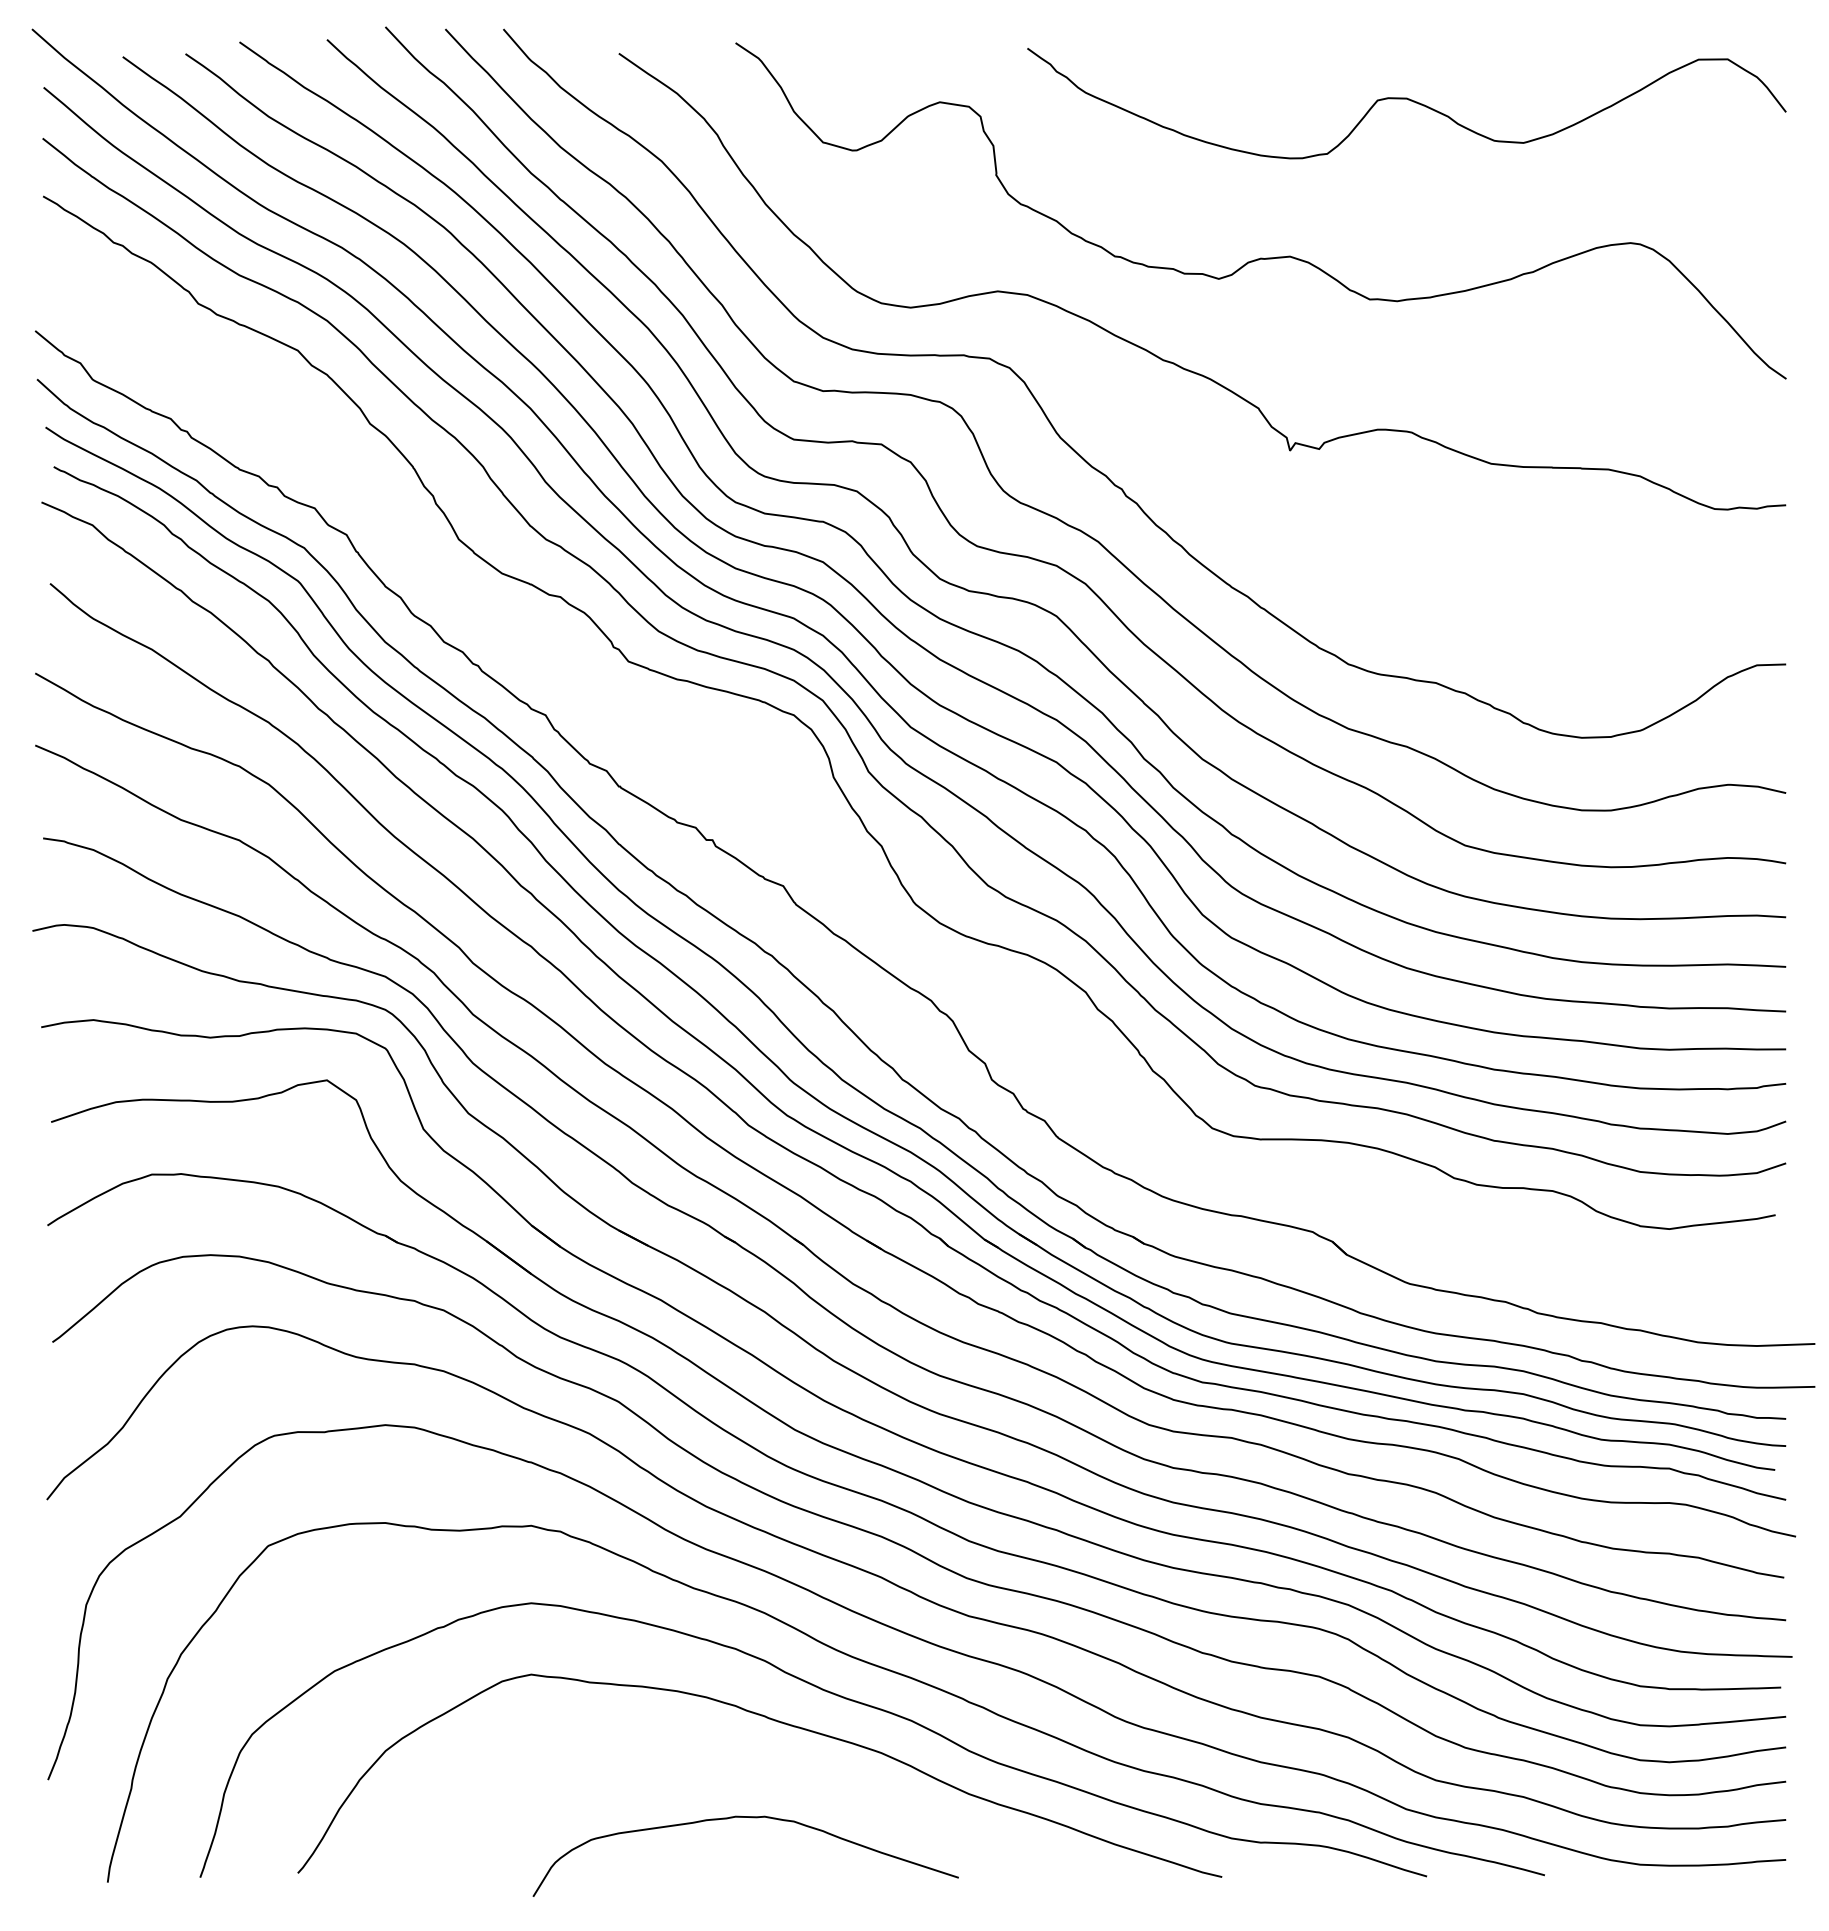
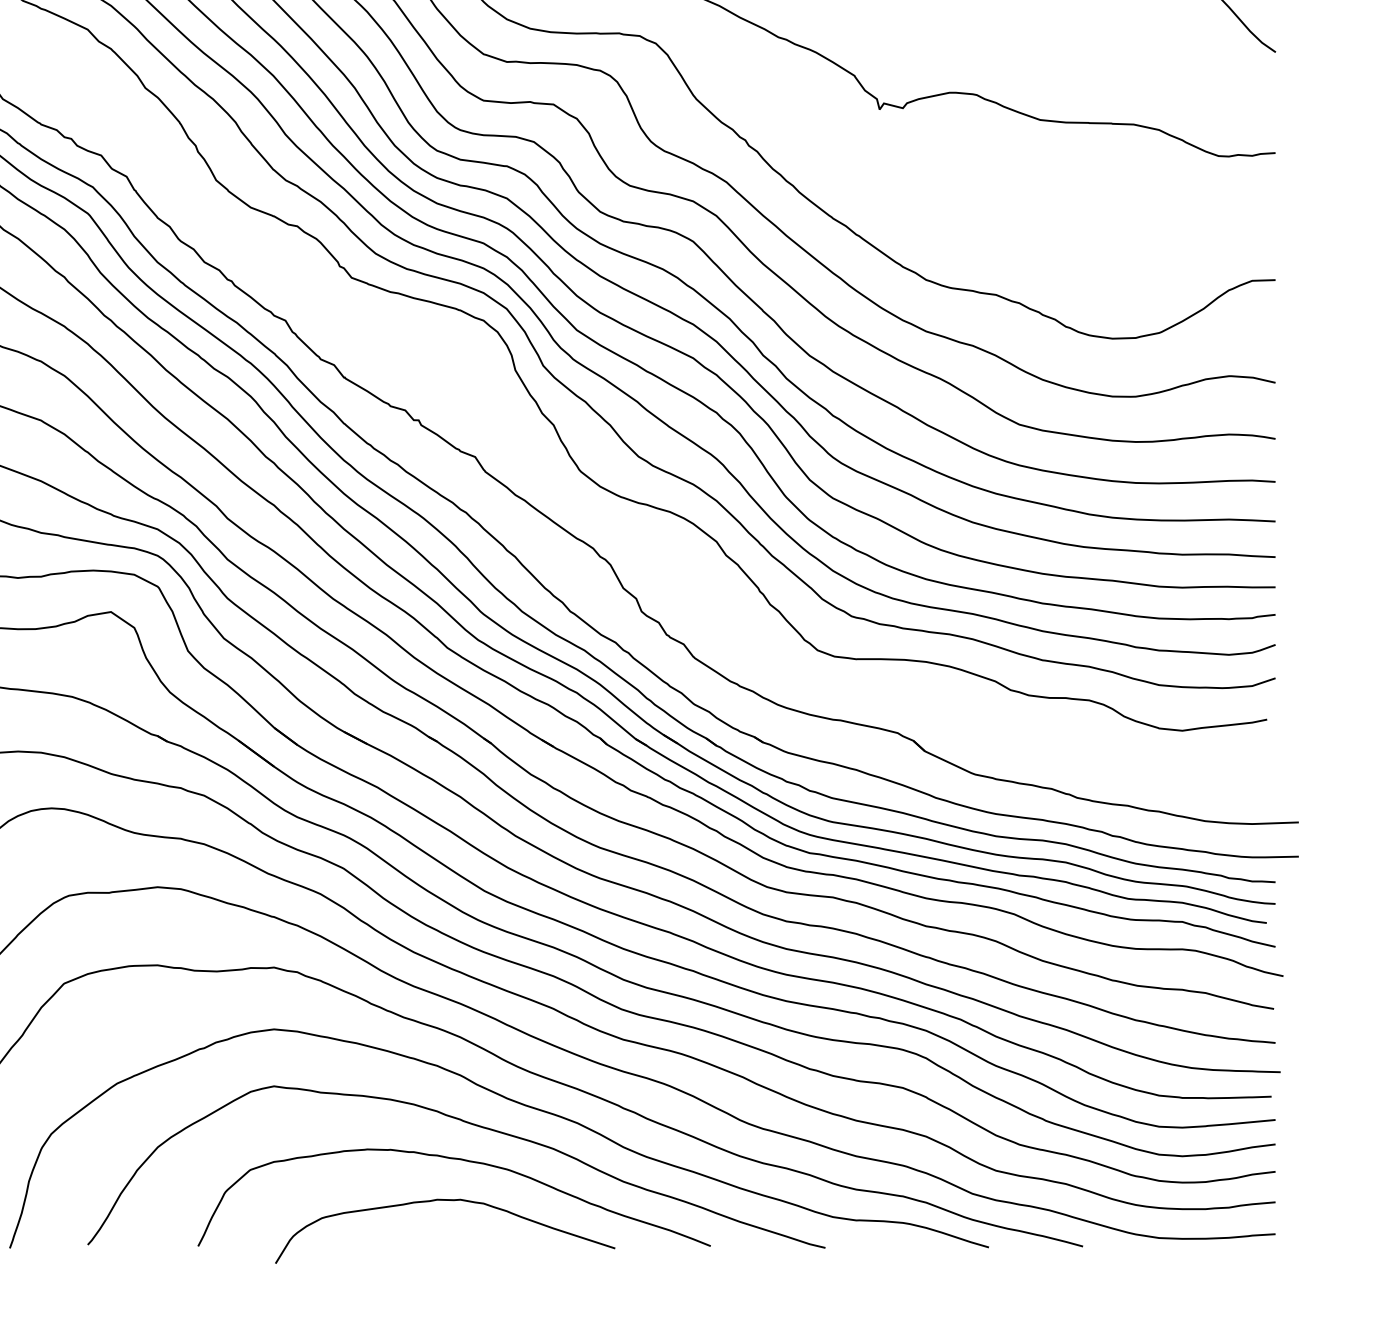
curve: (758, 1766) -> (455, 1159), added

